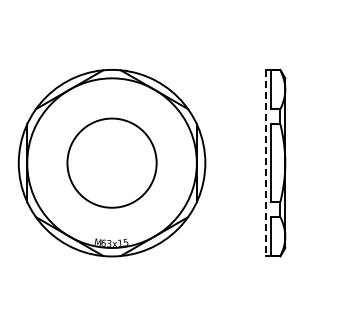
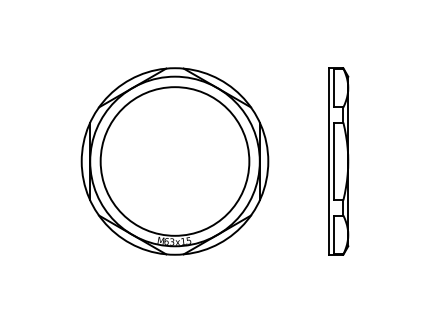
circle: (111, 163) -> (174, 161), size x1.67
line: (265, 163) -> (328, 161), dashed -> solid

